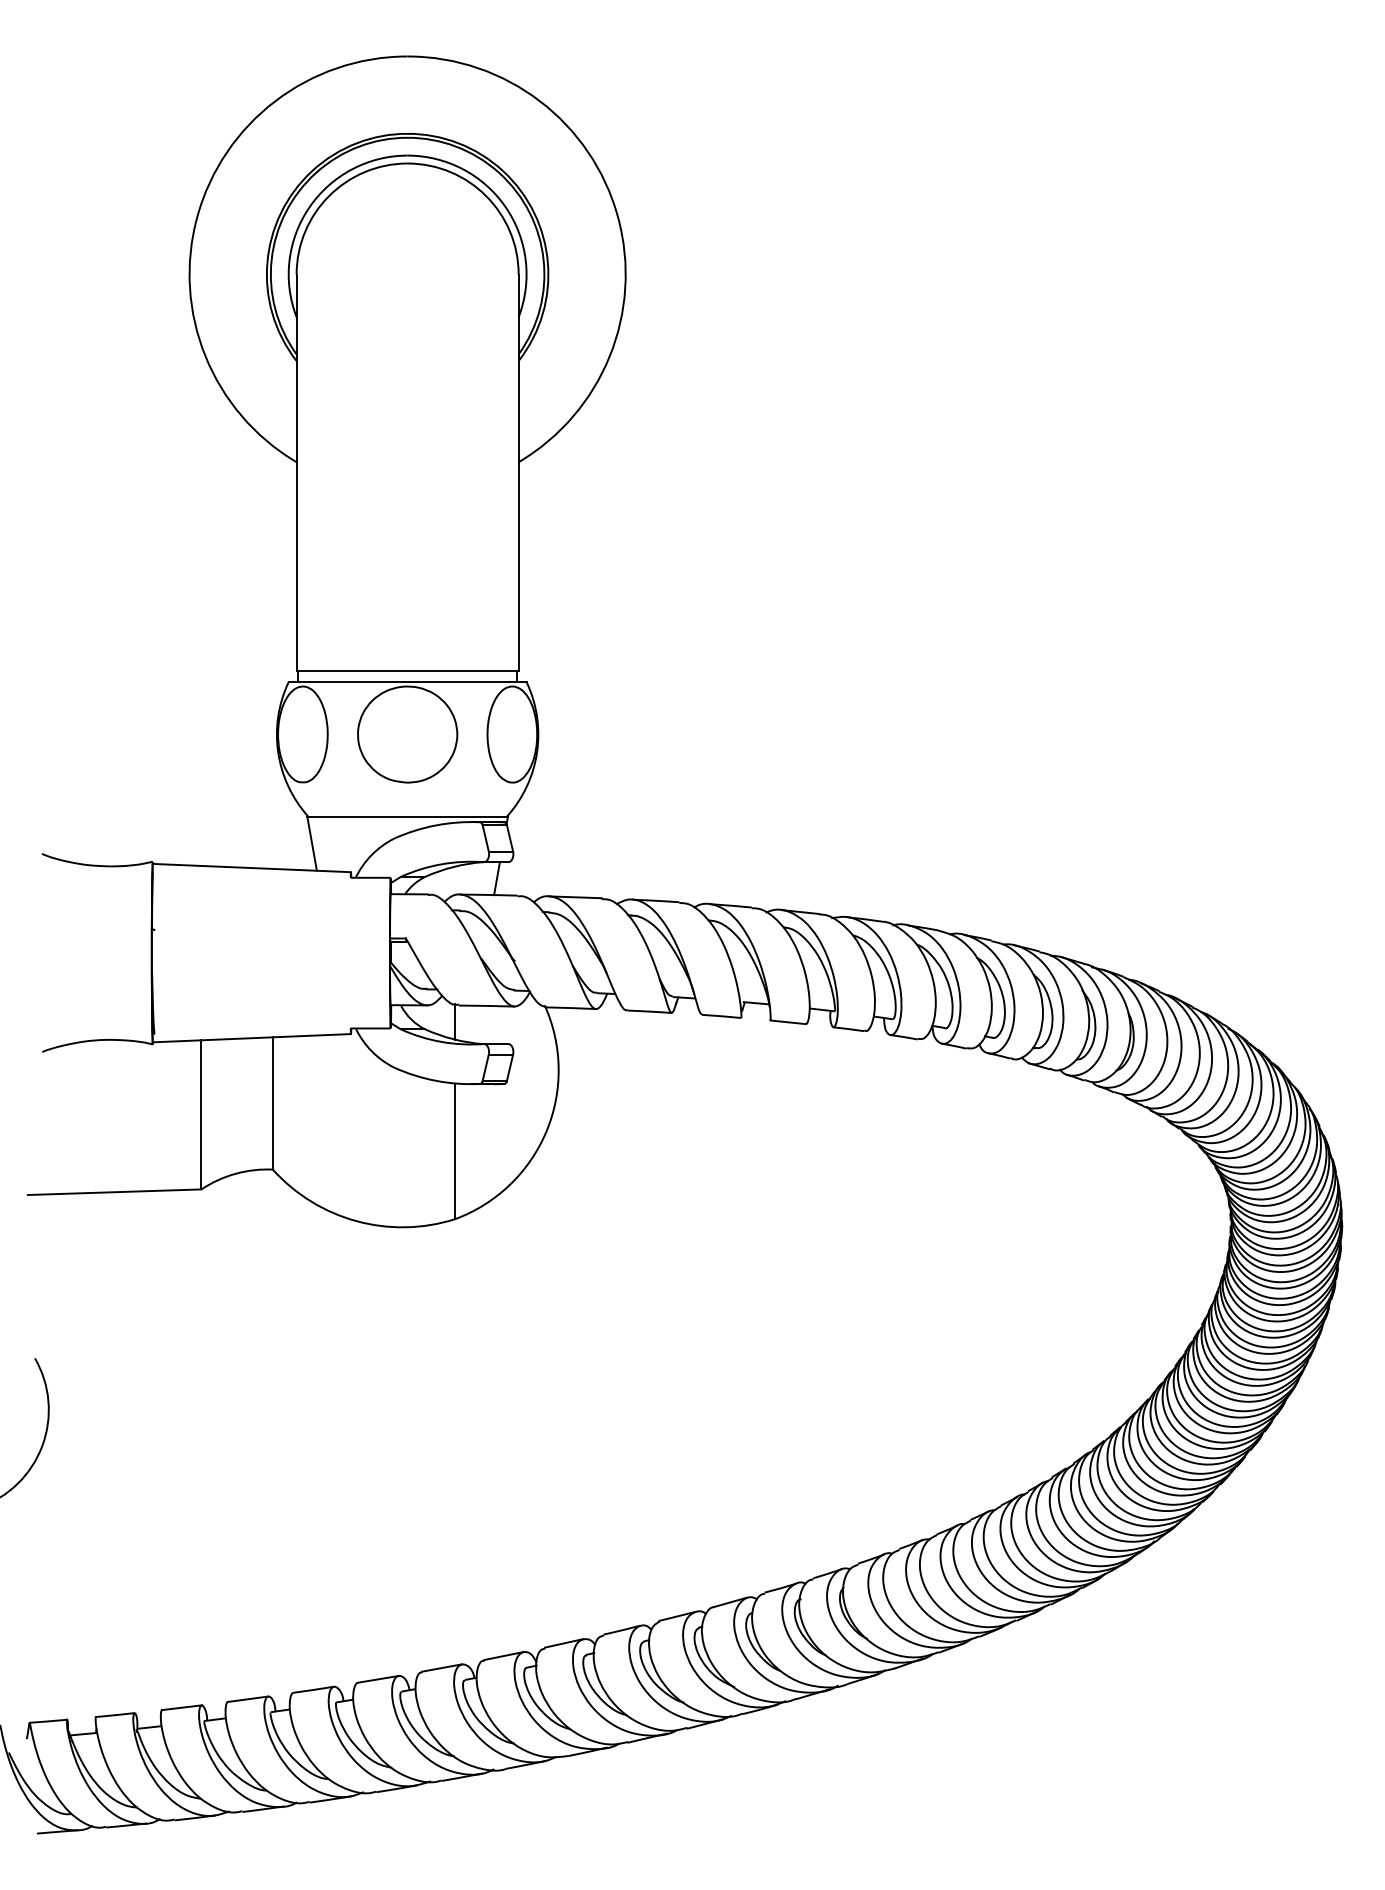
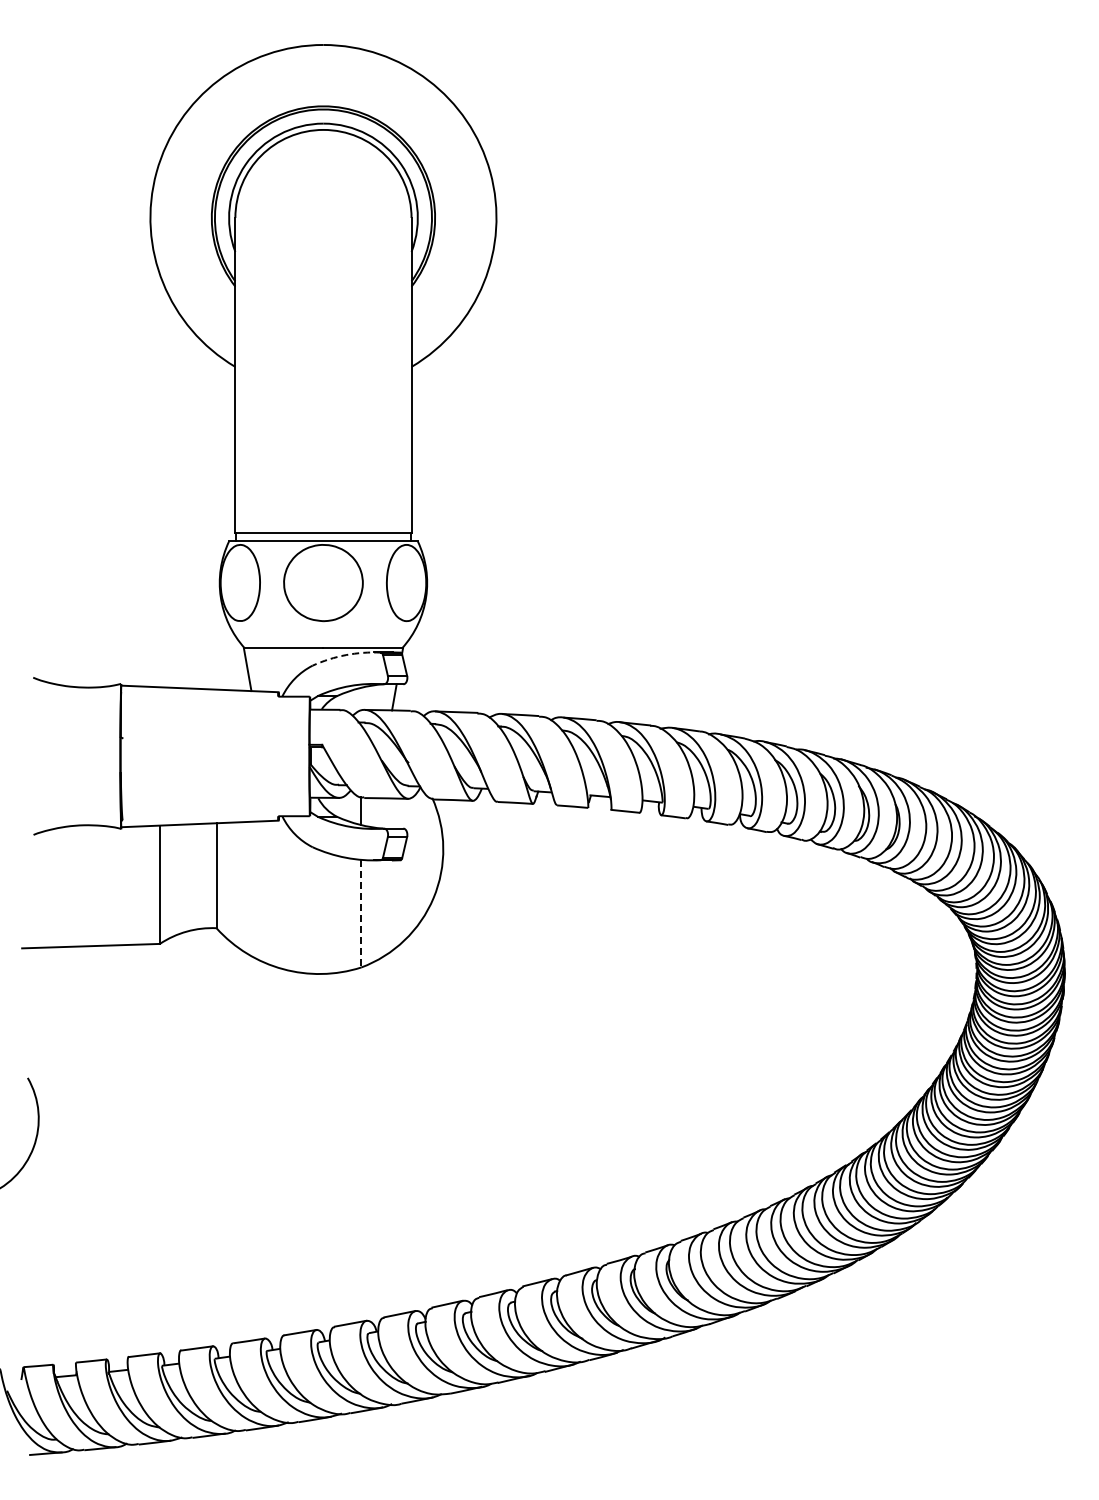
arc: (436, 825) -> (346, 655), solid -> dashed
line: (455, 1151) -> (361, 913), solid -> dashed

